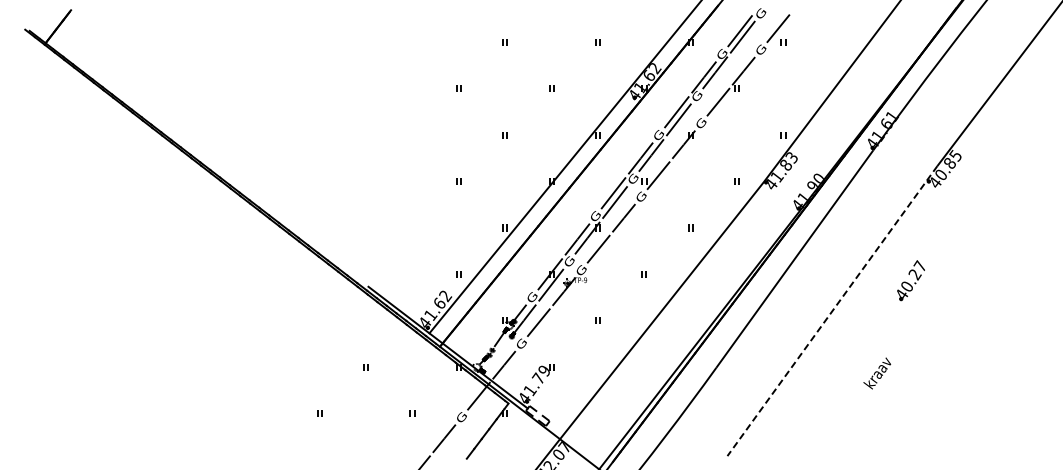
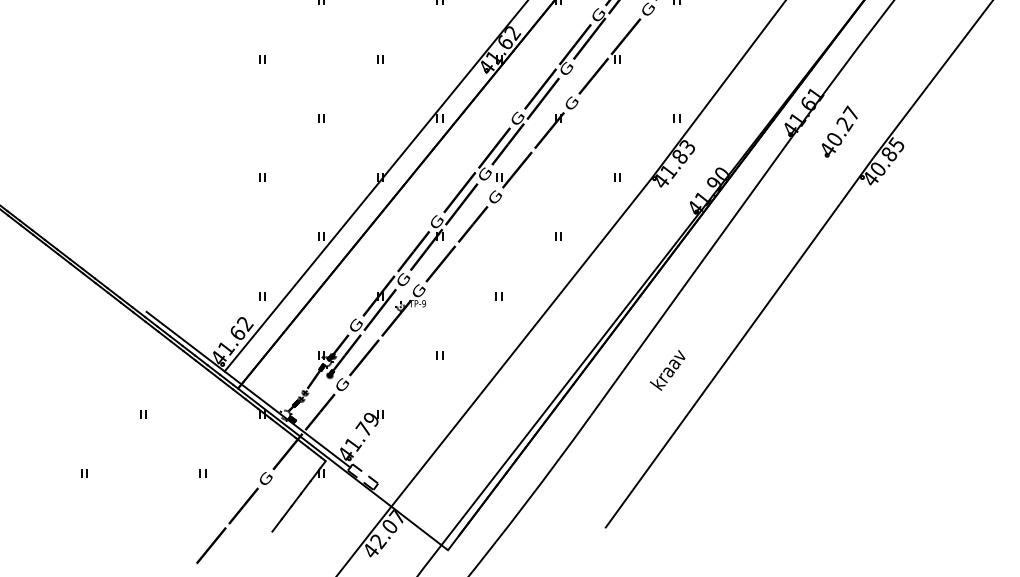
part: (910, 280) -> (839, 131), moved
line: (832, 311) -> (739, 343), dashed -> solid
text: (877, 373) -> (667, 370), moved

